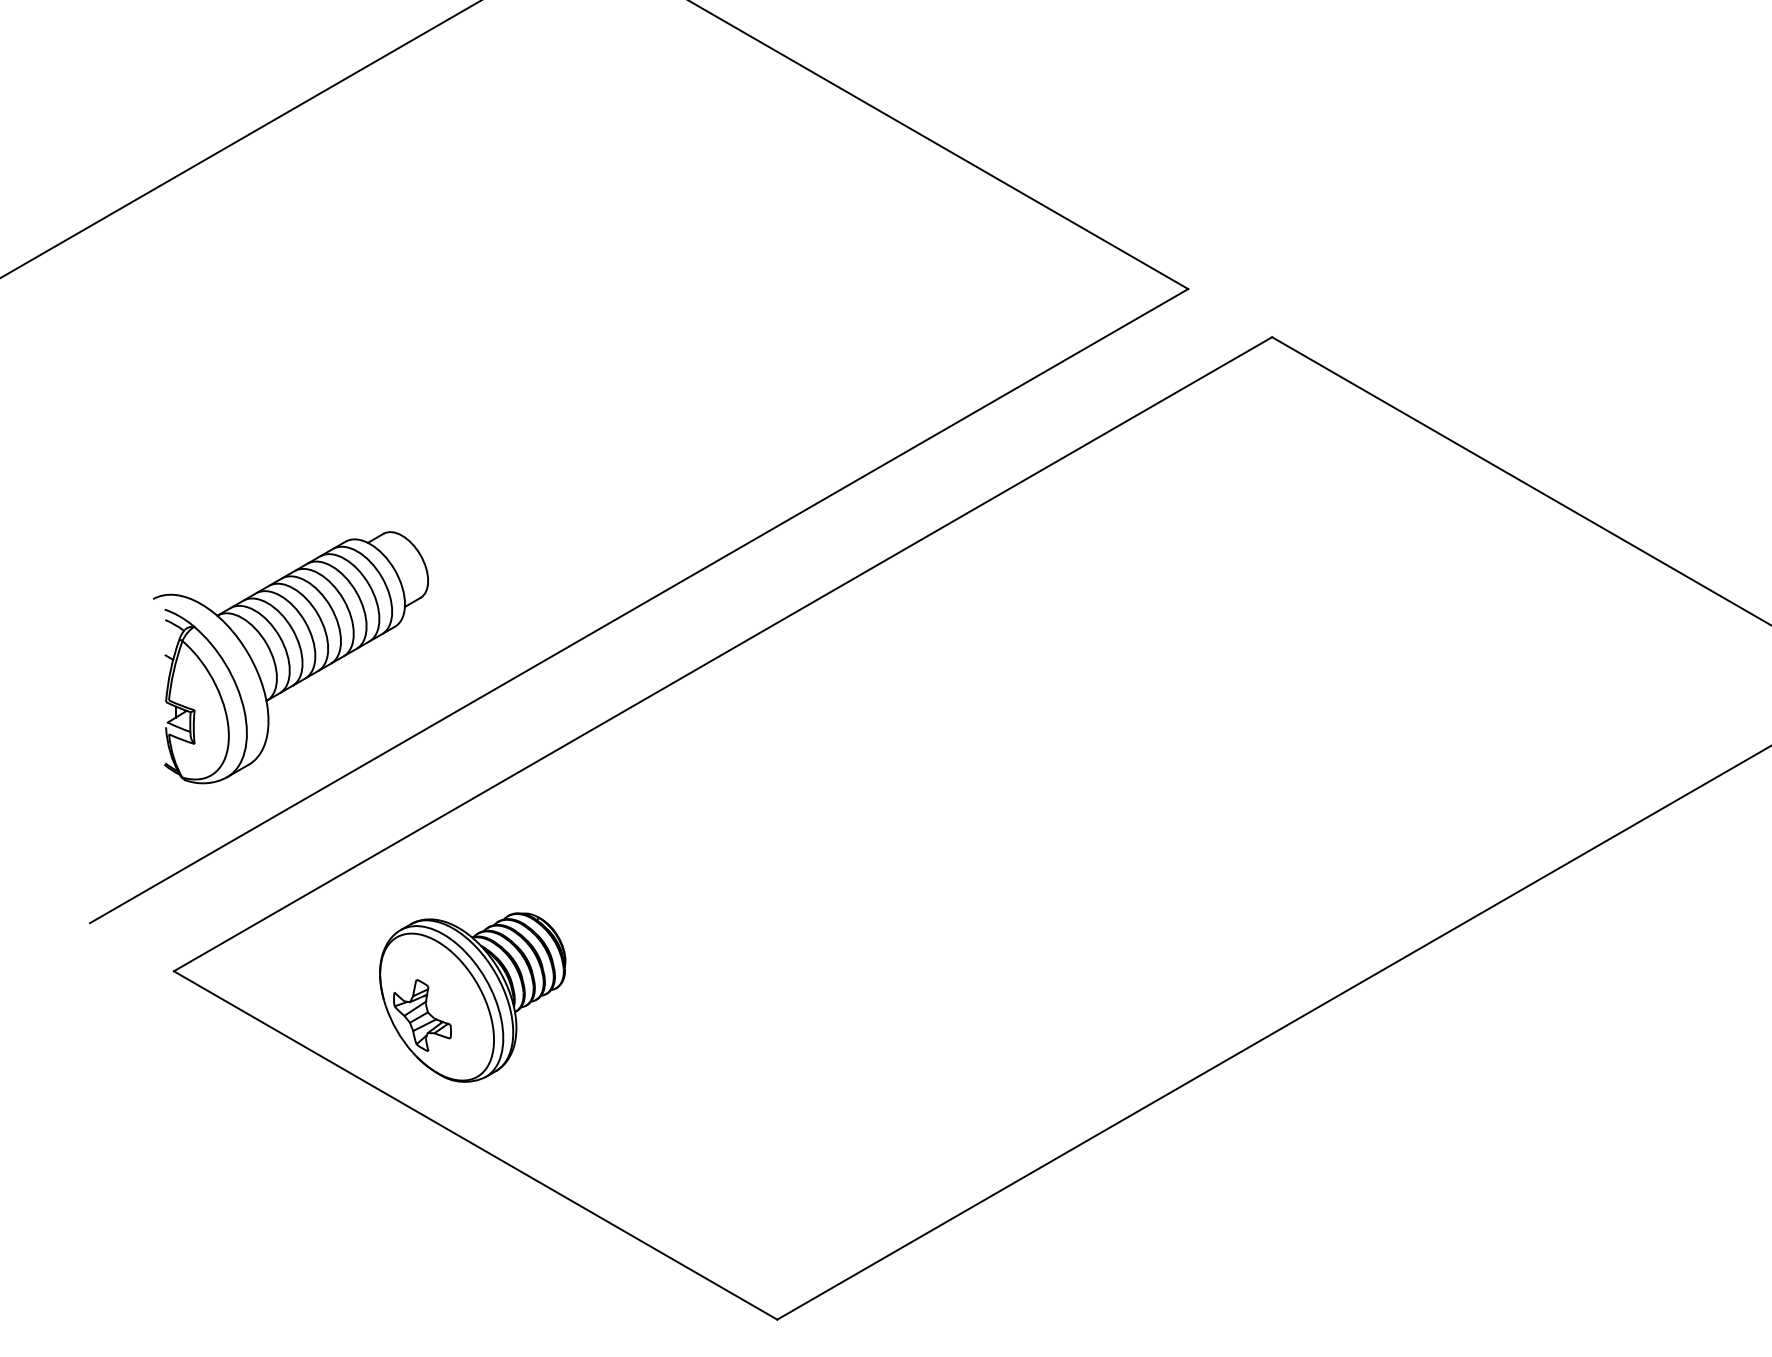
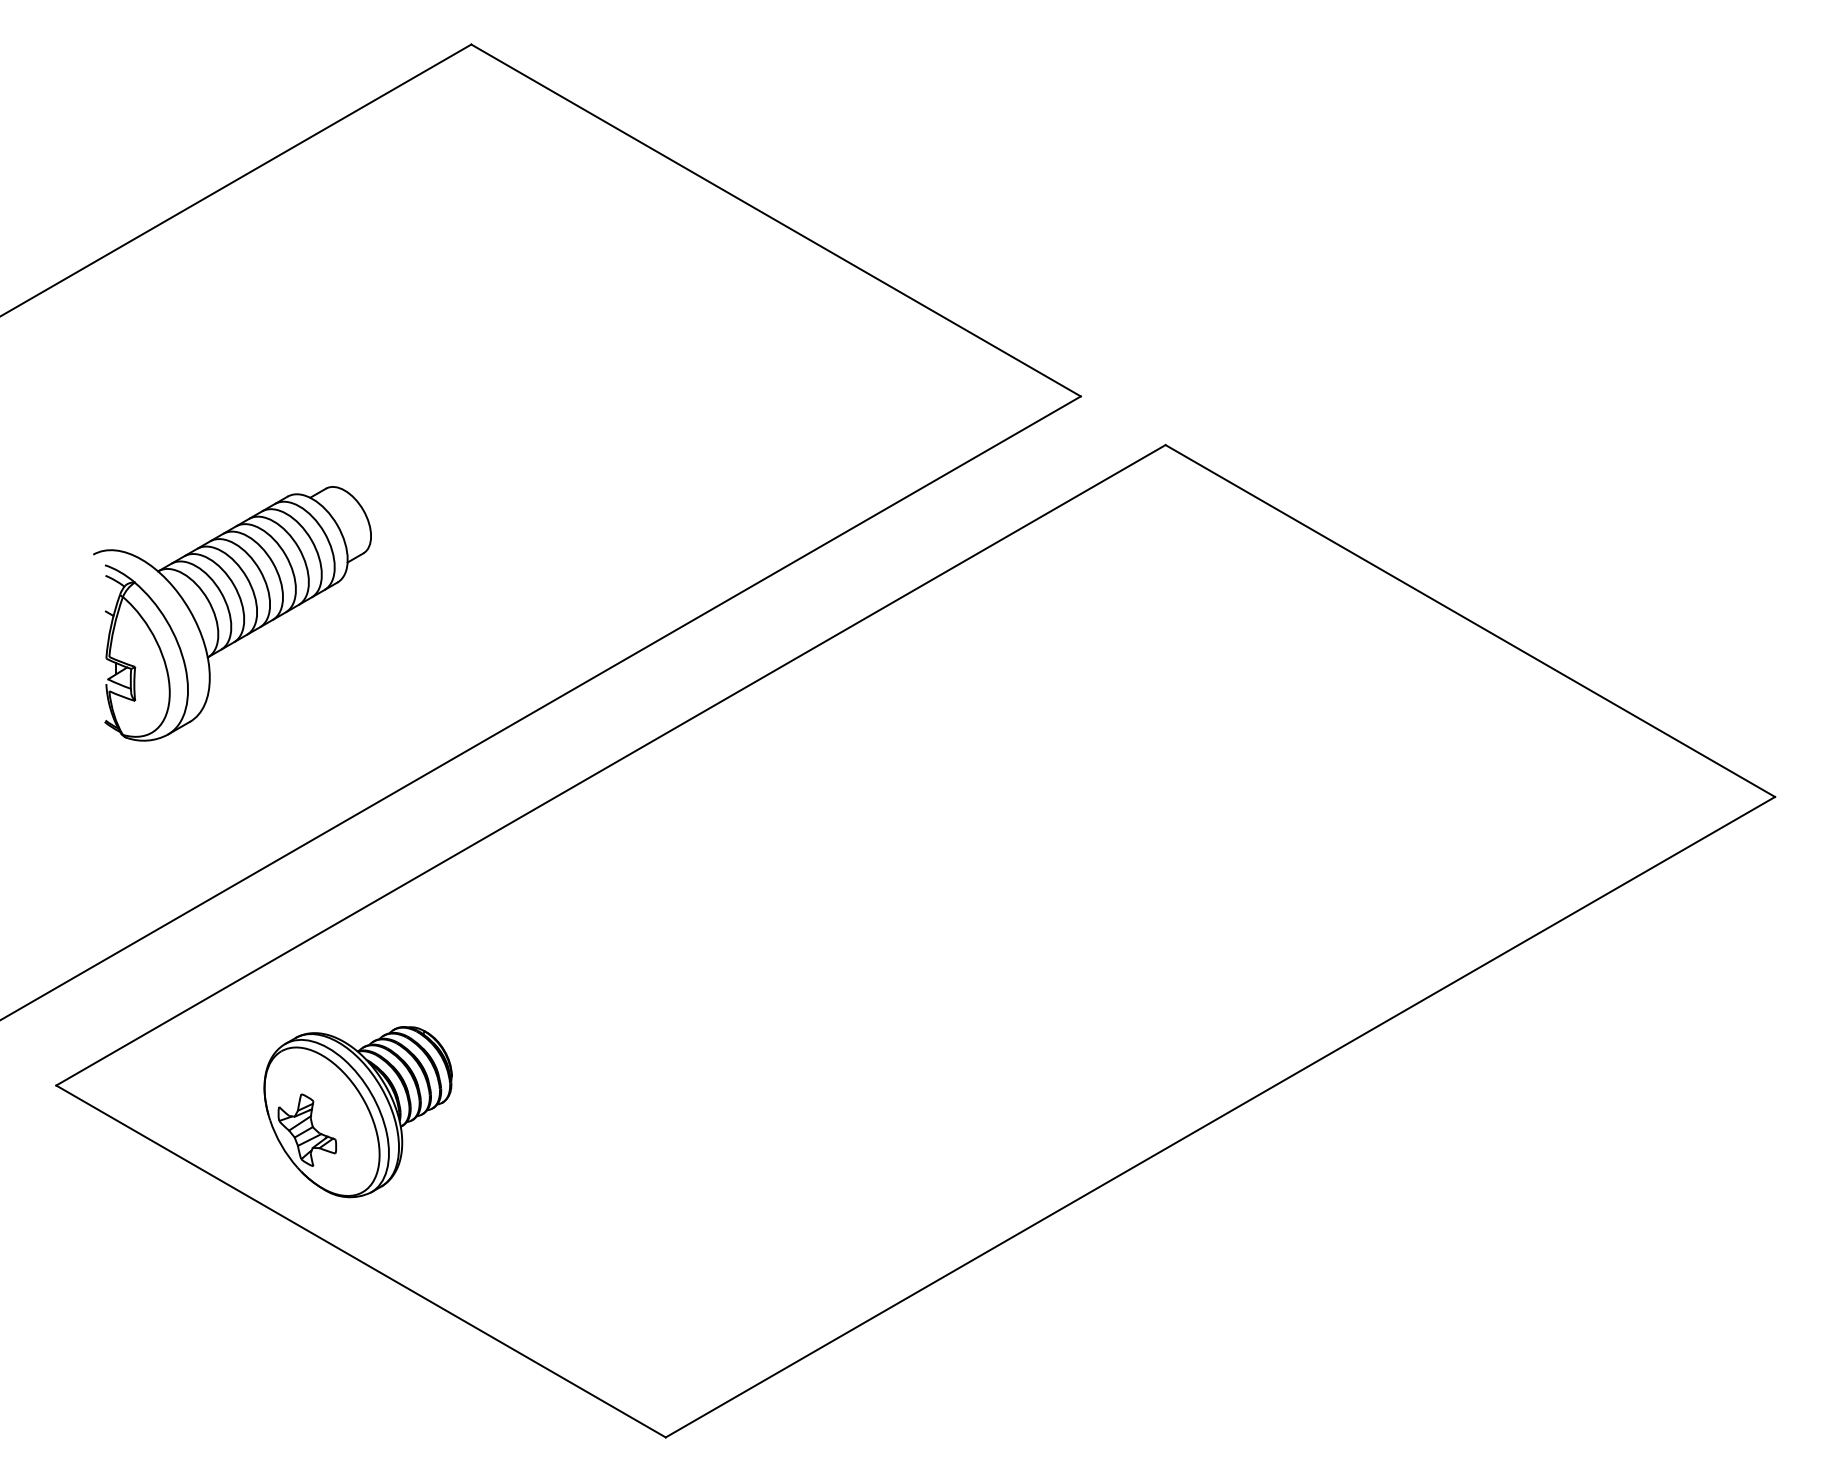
part: (290, 657) -> (232, 613), moved

